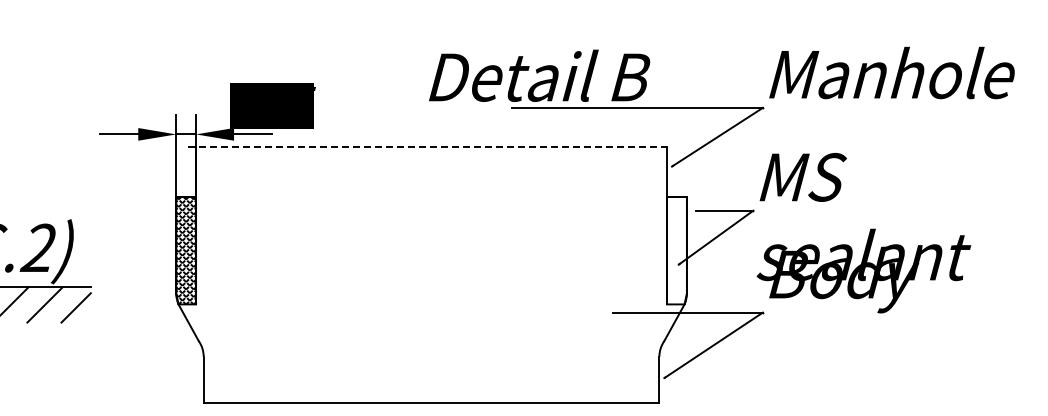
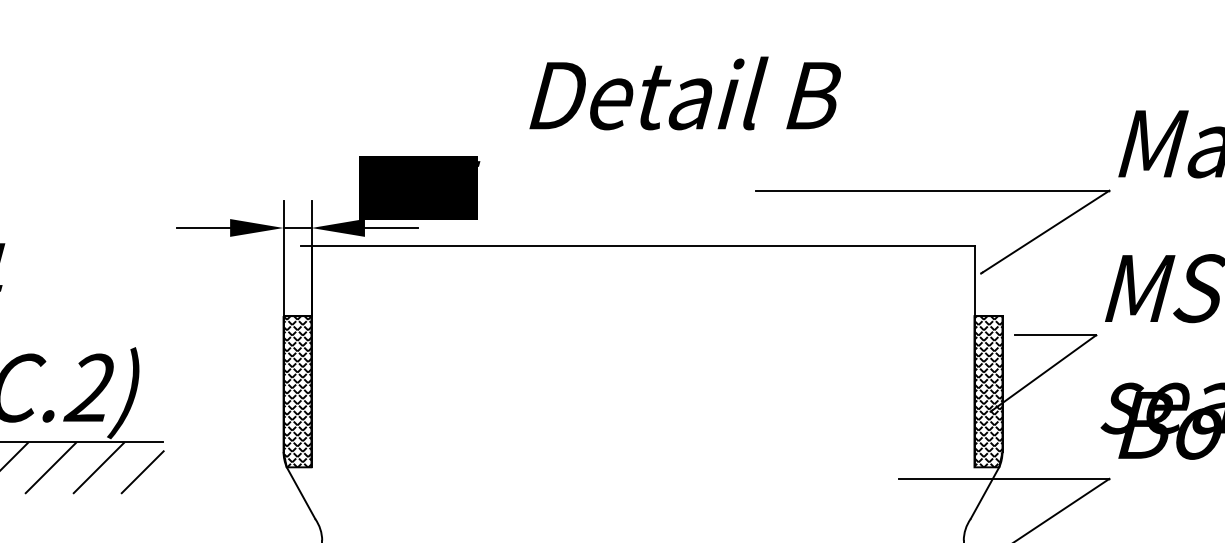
text: (539, 75) -> (685, 92), moved
line: (428, 147) -> (638, 246), dashed -> solid
hatch: (676, 250) -> (987, 391), added

